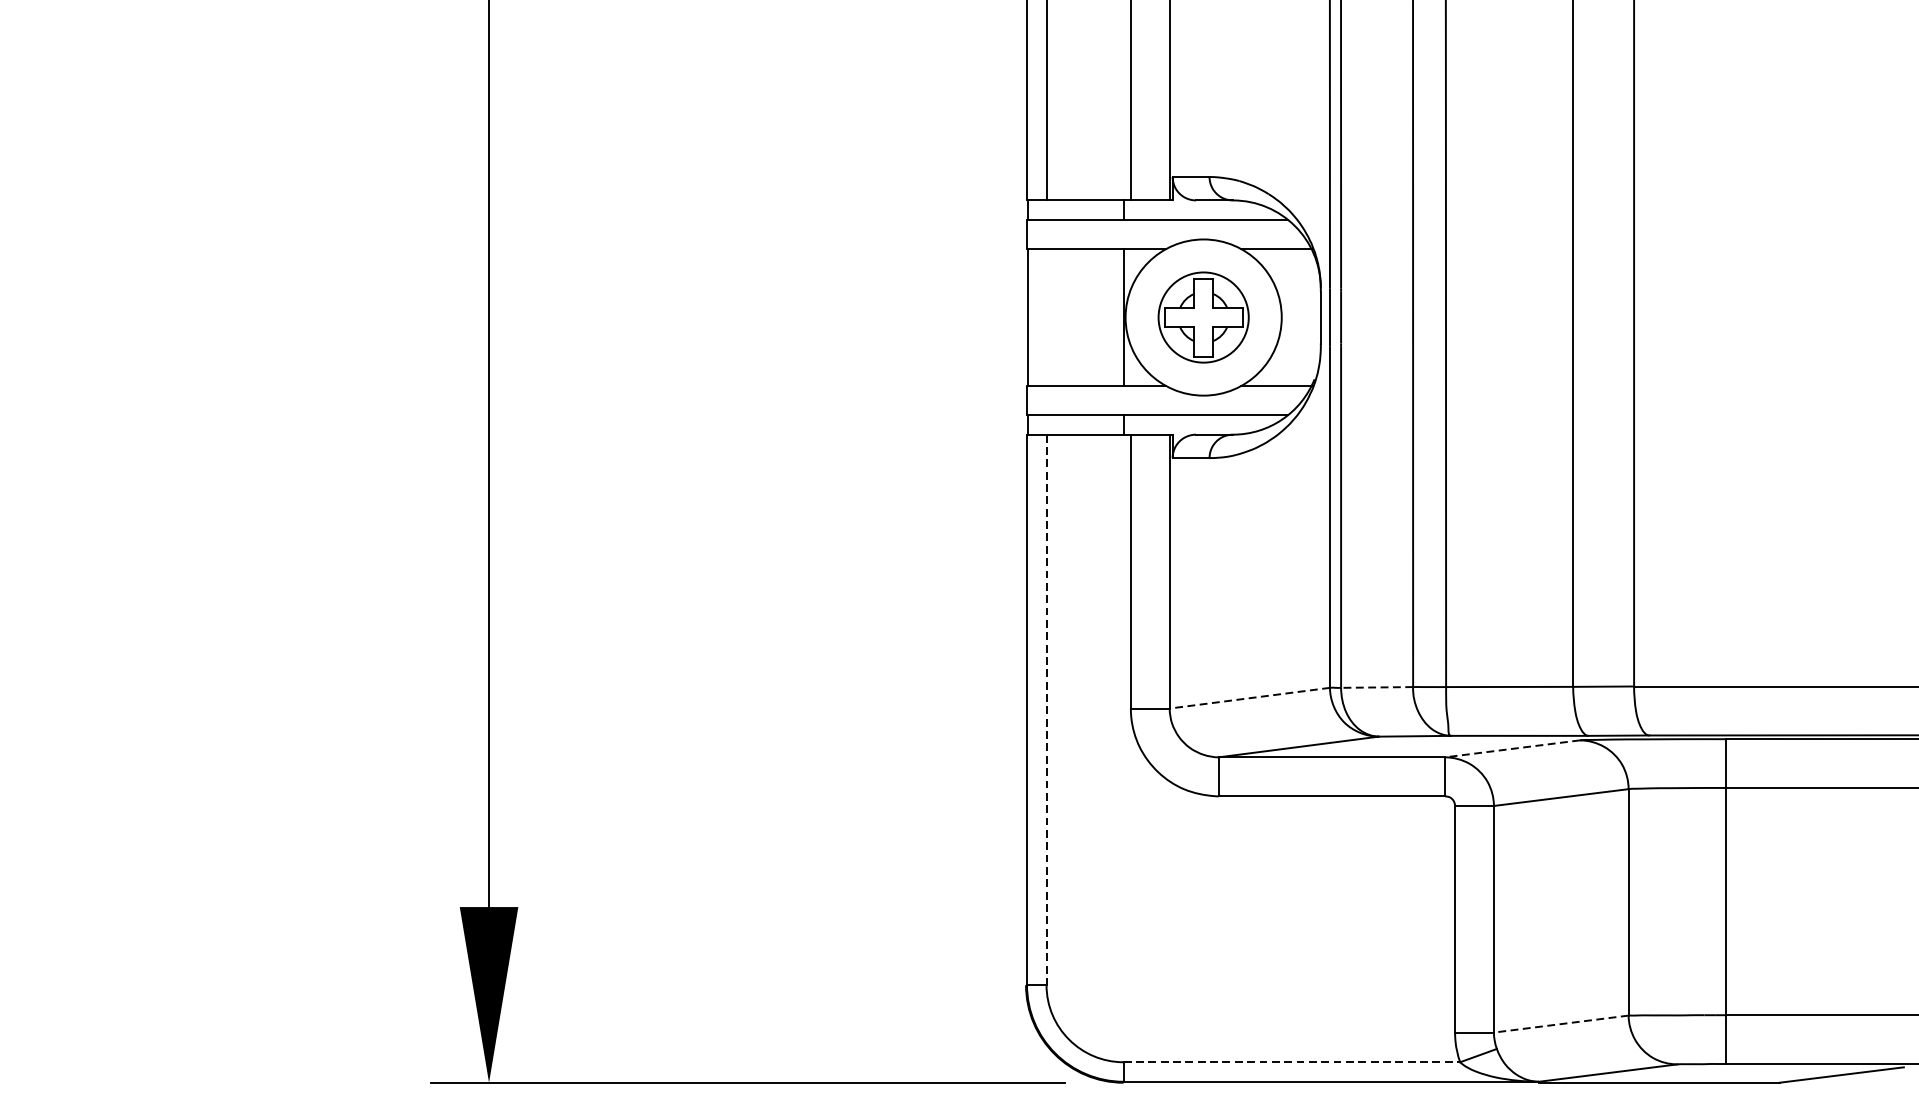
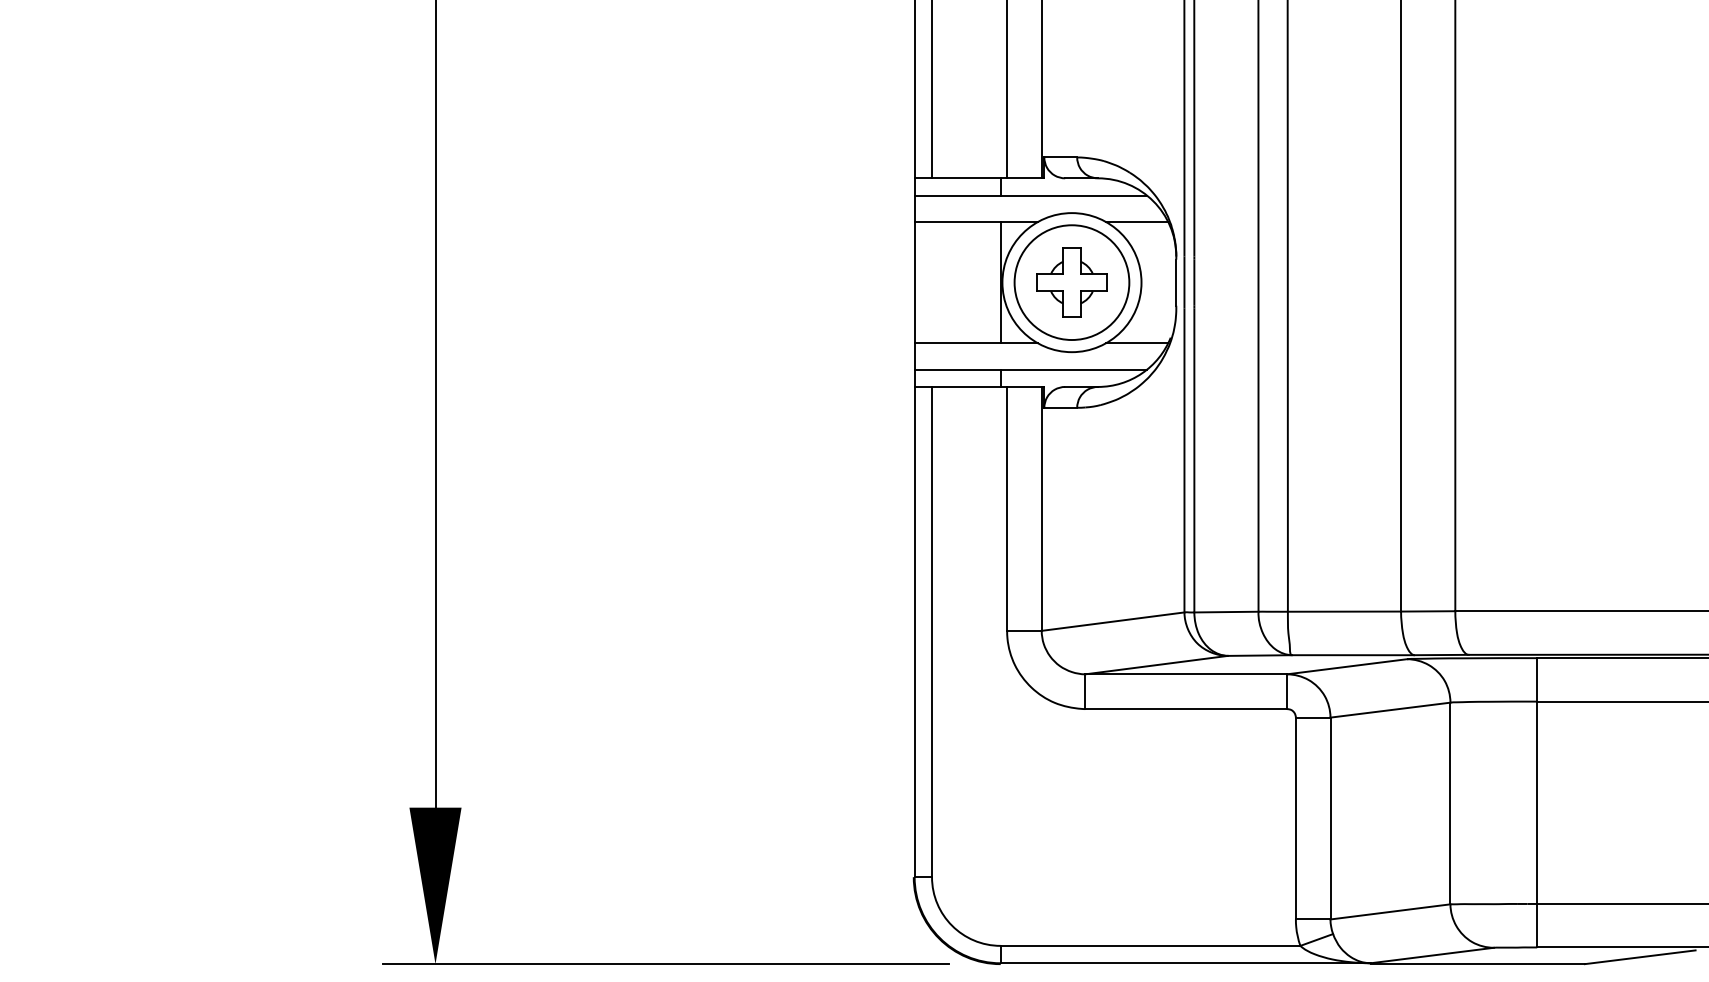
circle: (1203, 317) -> (1071, 282), size x1.43
line: (1376, 687) -> (1225, 612), dashed -> solid
line: (1250, 698) -> (1113, 621), dashed -> solid
line: (1047, 710) -> (932, 632), dashed -> solid
line: (1513, 748) -> (1347, 666), dashed -> solid
line: (1560, 1023) -> (1389, 911), dashed -> solid
line: (1291, 1061) -> (1150, 945), dashed -> solid

